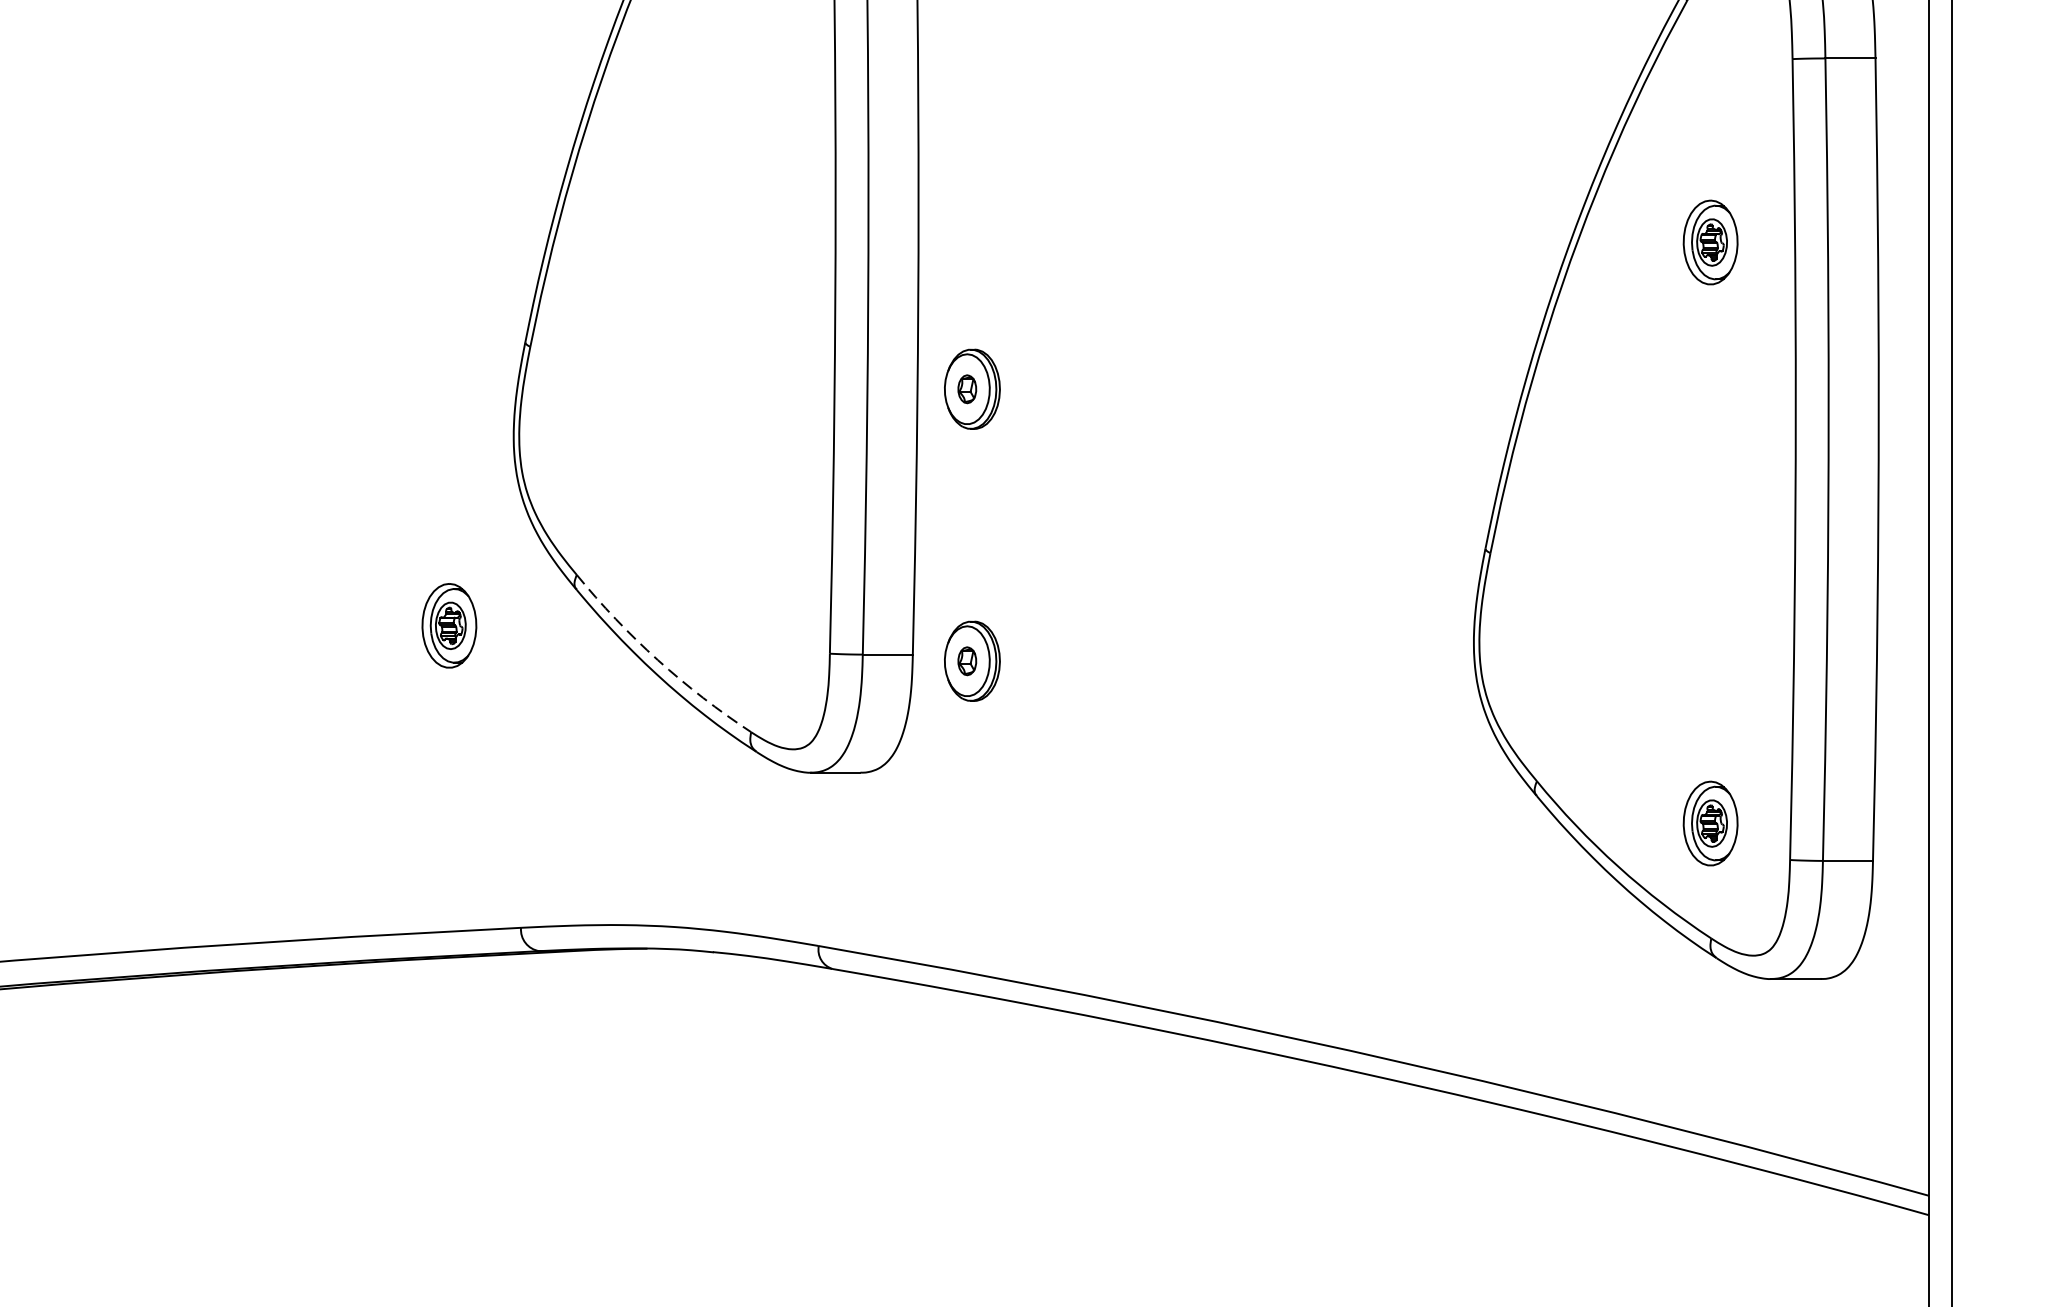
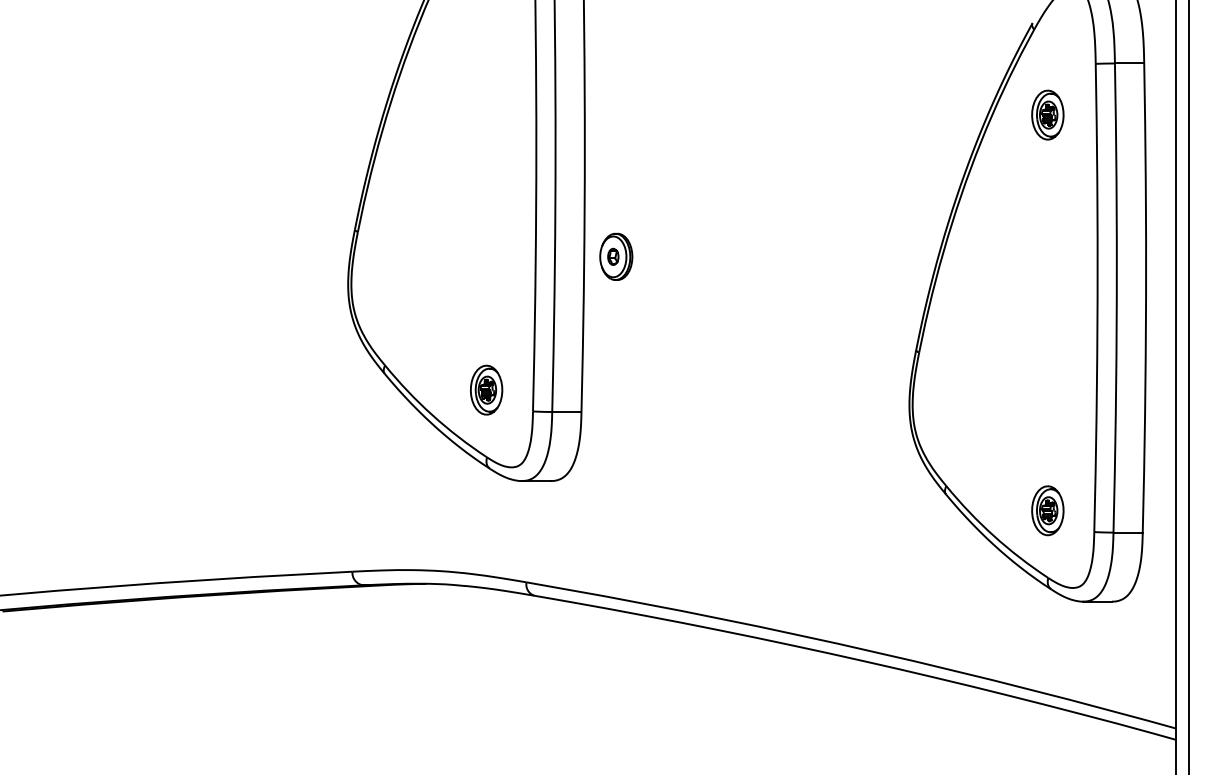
part: (1710, 241) -> (1047, 114), moved
part: (449, 624) -> (486, 389), moved
arc: (657, 660) -> (432, 415), dashed -> solid
part: (972, 660) -> (616, 415), removed

